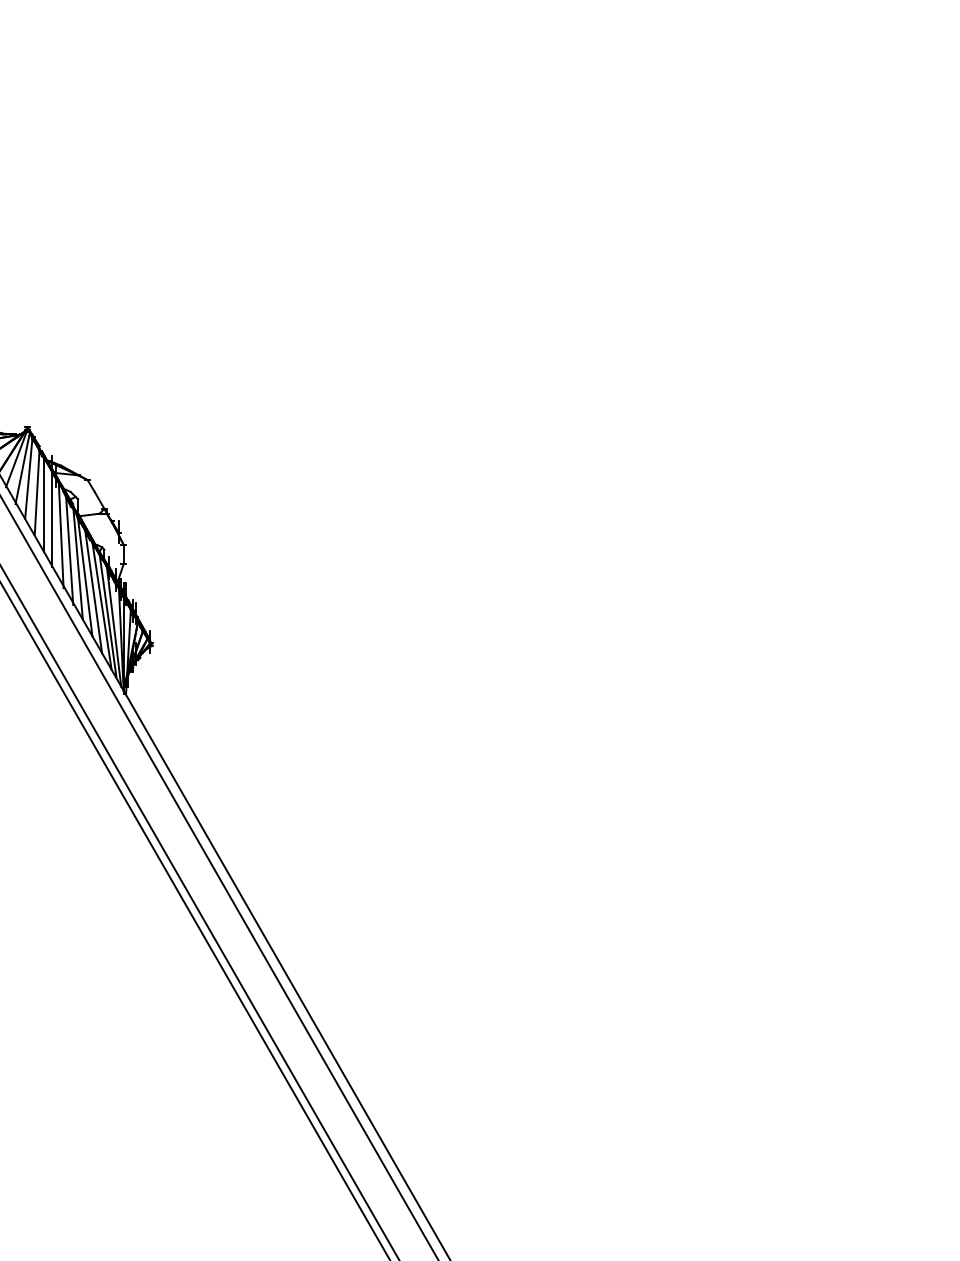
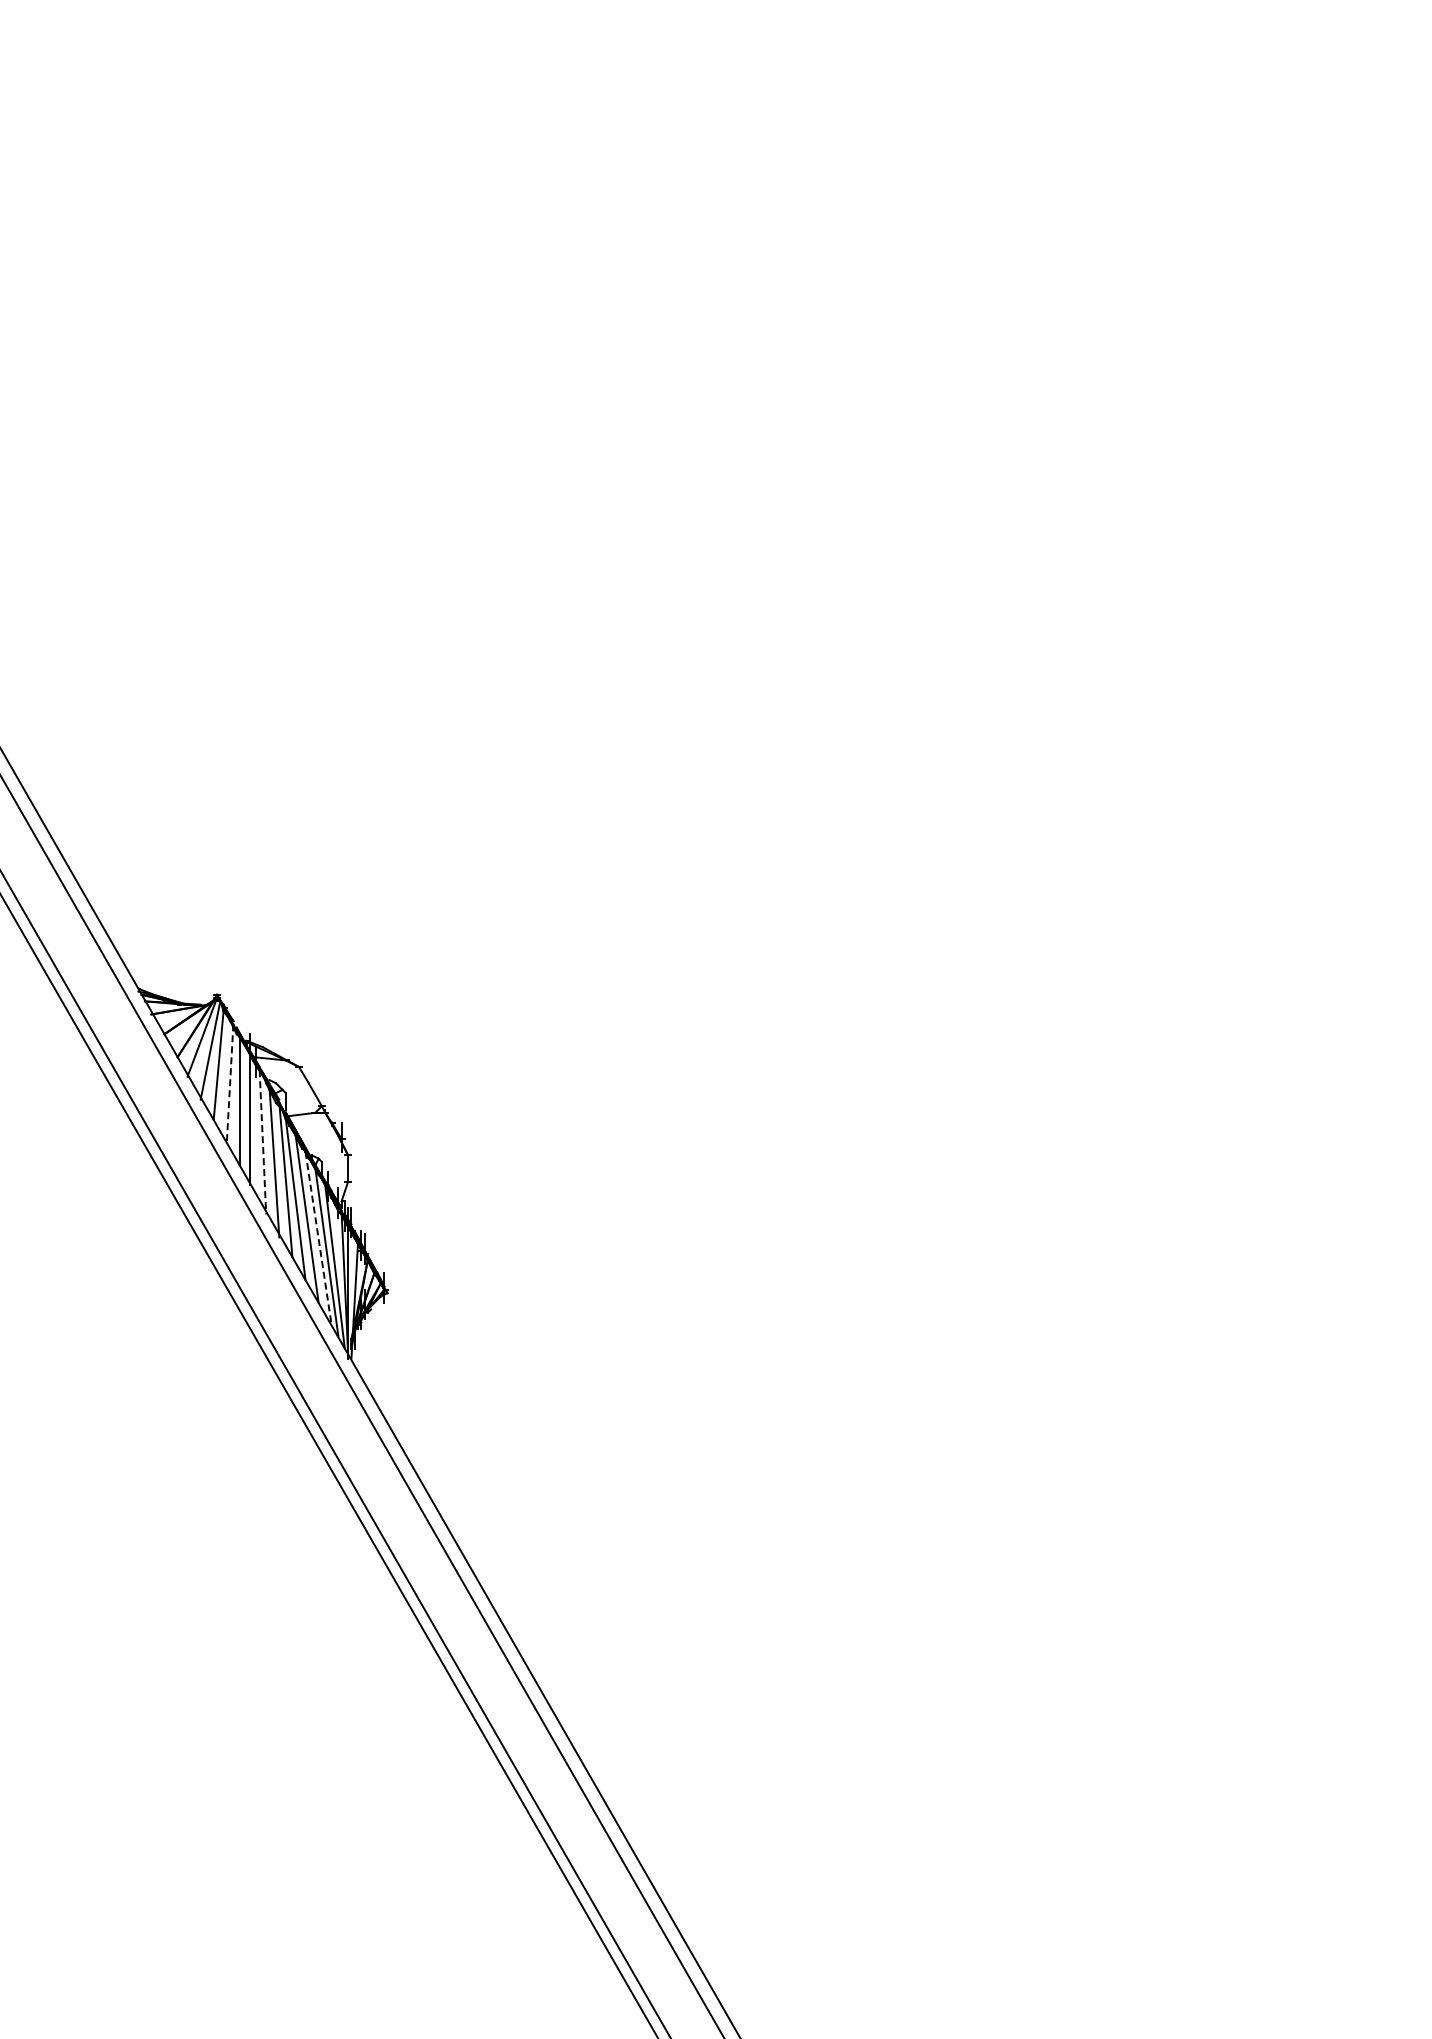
line: (37, 492) -> (230, 1083), solid -> dashed
line: (60, 535) -> (262, 1142), solid -> dashed
line: (101, 606) -> (318, 1239), solid -> dashed

